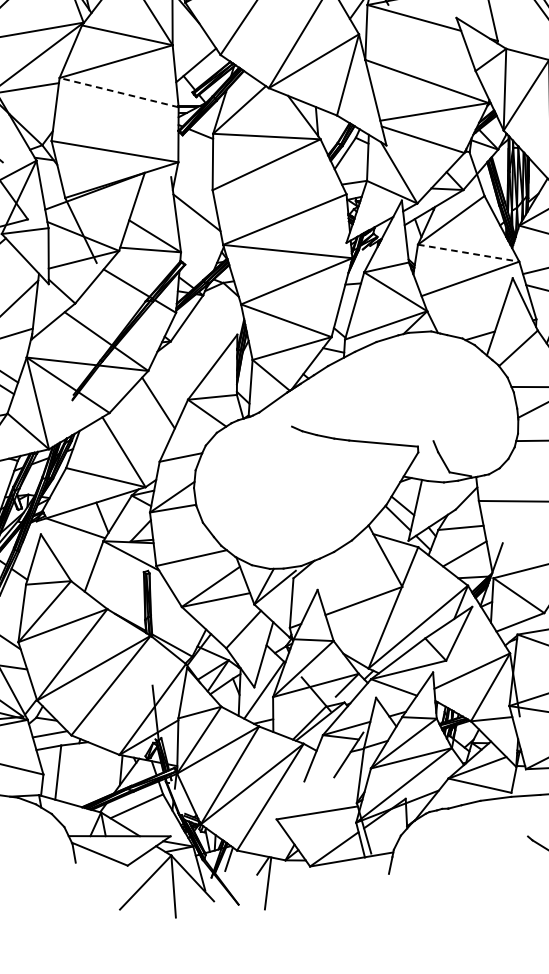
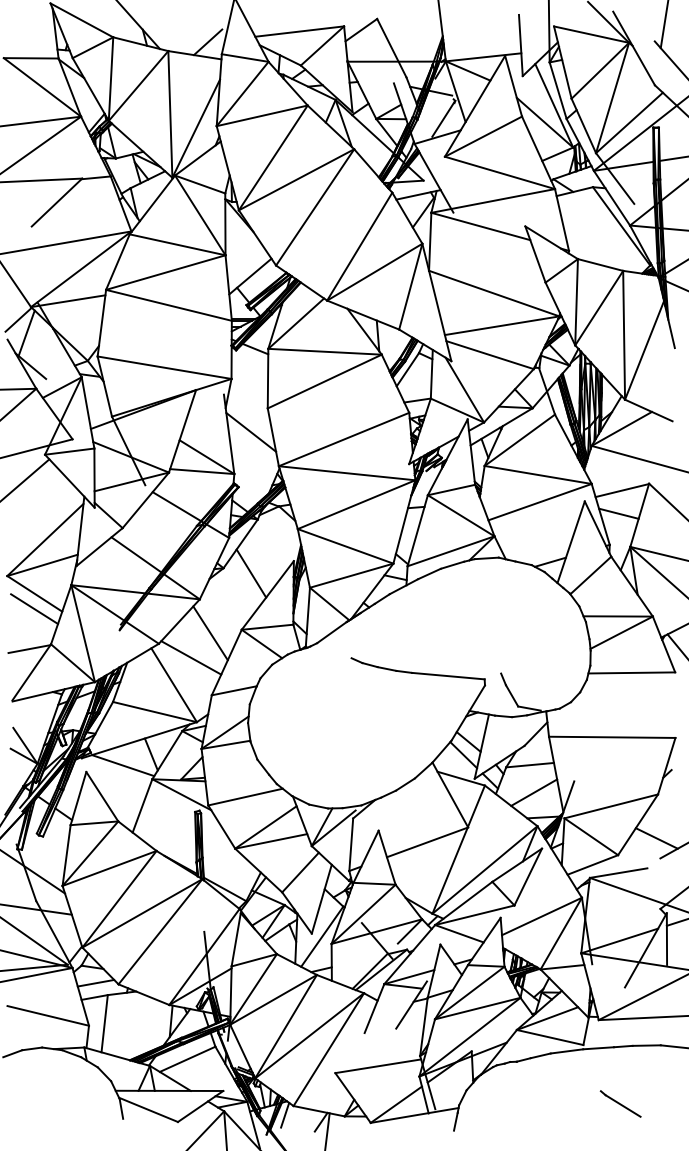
line: (118, 92) -> (168, 305), dashed -> solid
line: (468, 253) -> (538, 475), dashed -> solid
line: (197, 346) -> (251, 573), added
line: (140, 425) -> (191, 657), added

